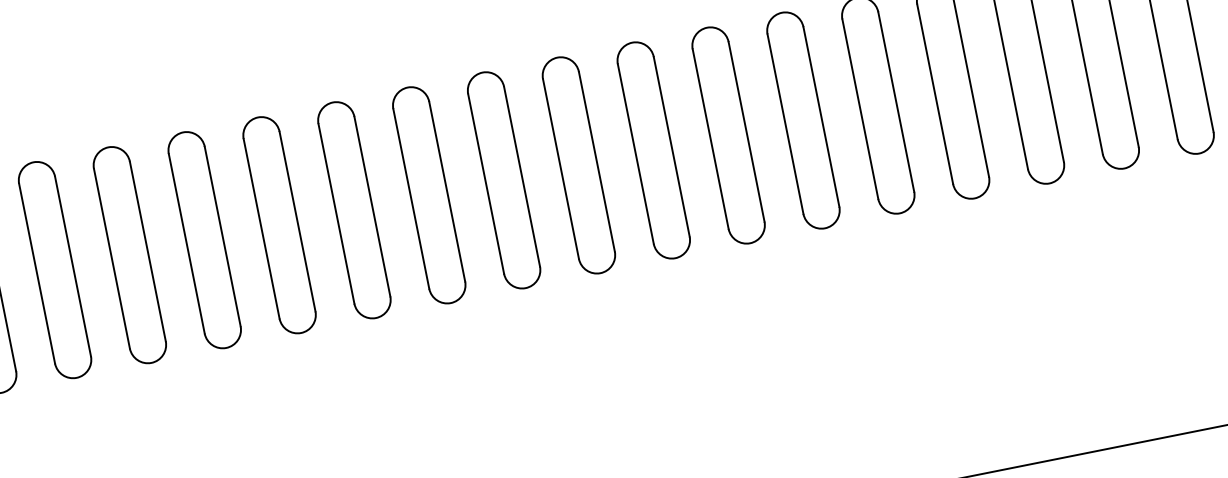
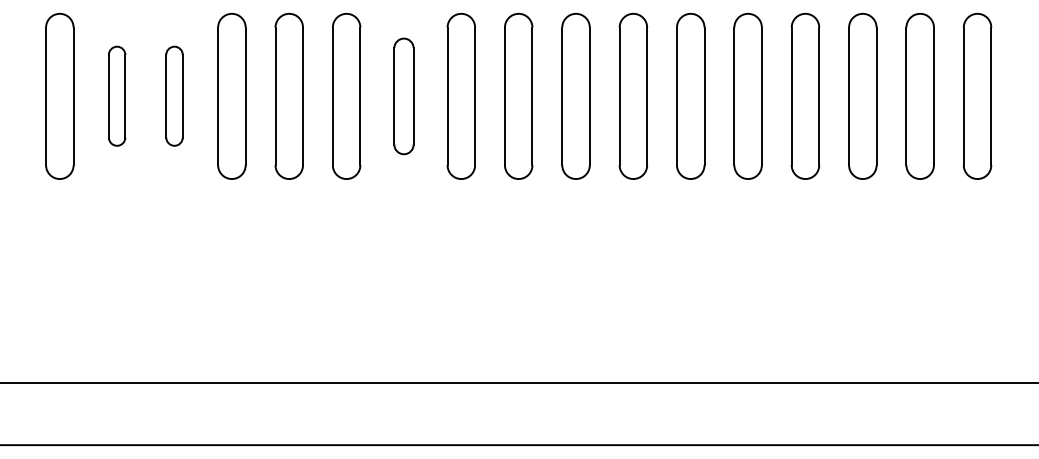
part: (428, 195) -> (403, 96), size x0.7
part: (129, 253) -> (174, 95), size x0.6
part: (53, 269) -> (116, 95), size x0.6

